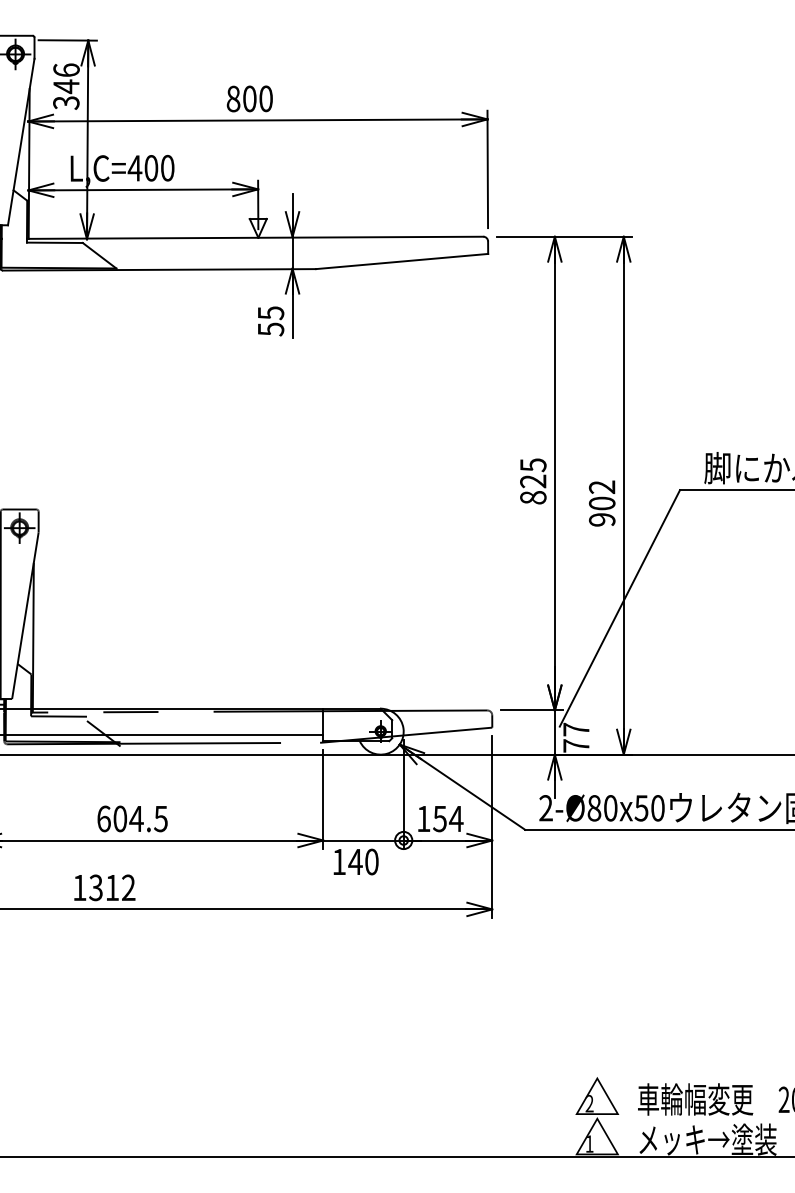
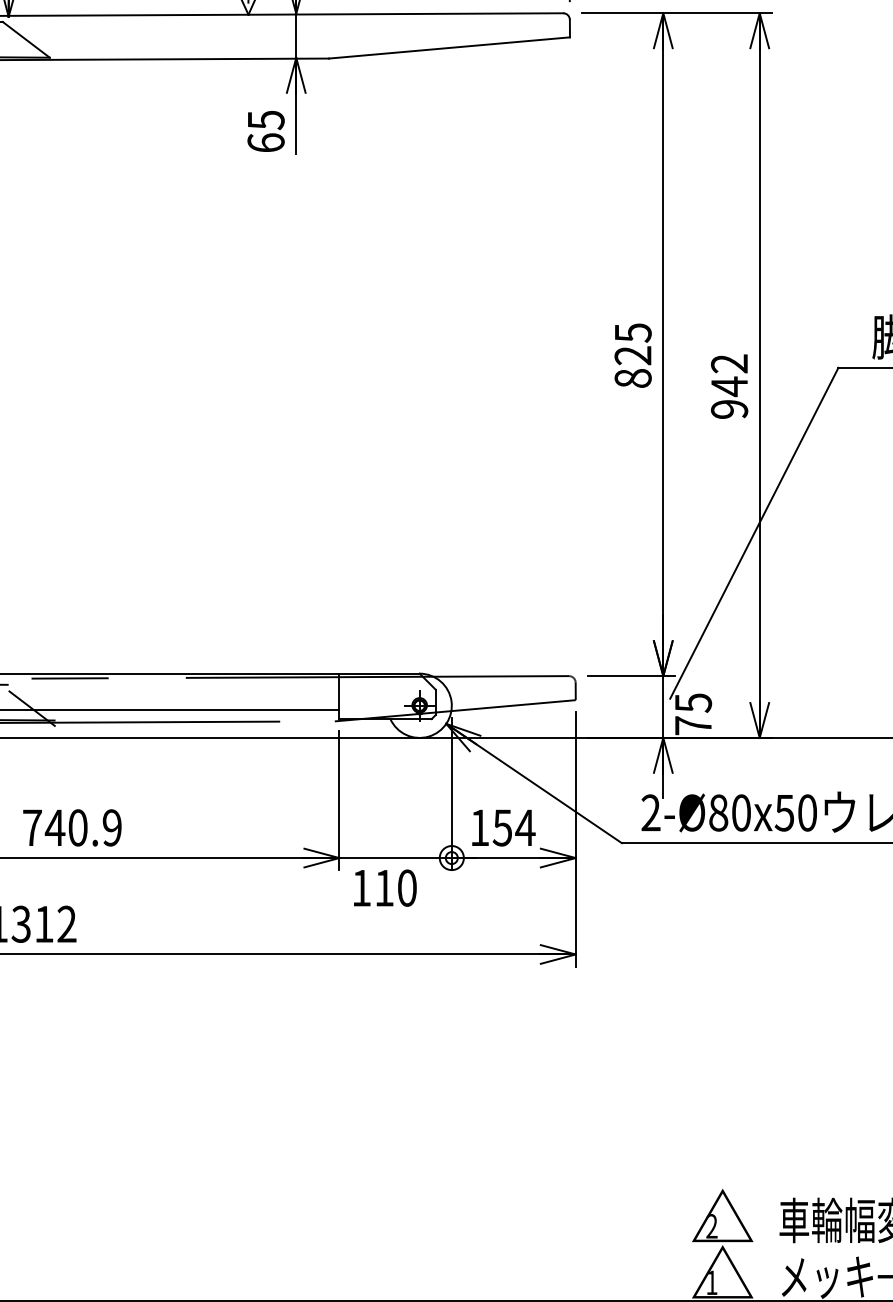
text: (270, 329) -> (265, 143), 55 -> 65
text: (601, 503) -> (728, 386), 902 -> 942
text: (576, 729) -> (693, 702), 77 -> 75
text: (132, 818) -> (72, 827), 604.5 -> 740.9
text: (355, 861) -> (384, 887), 140 -> 110

